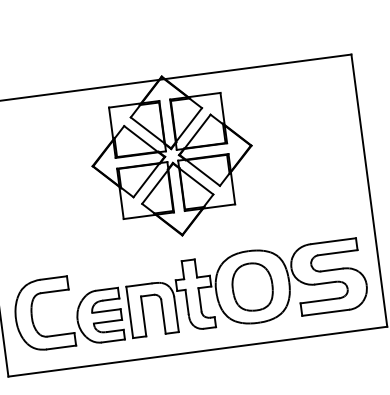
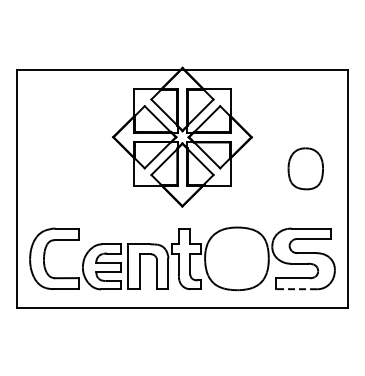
part: (252, 286) -> (305, 168), moved
line: (325, 313) -> (296, 289), solid -> dashed

